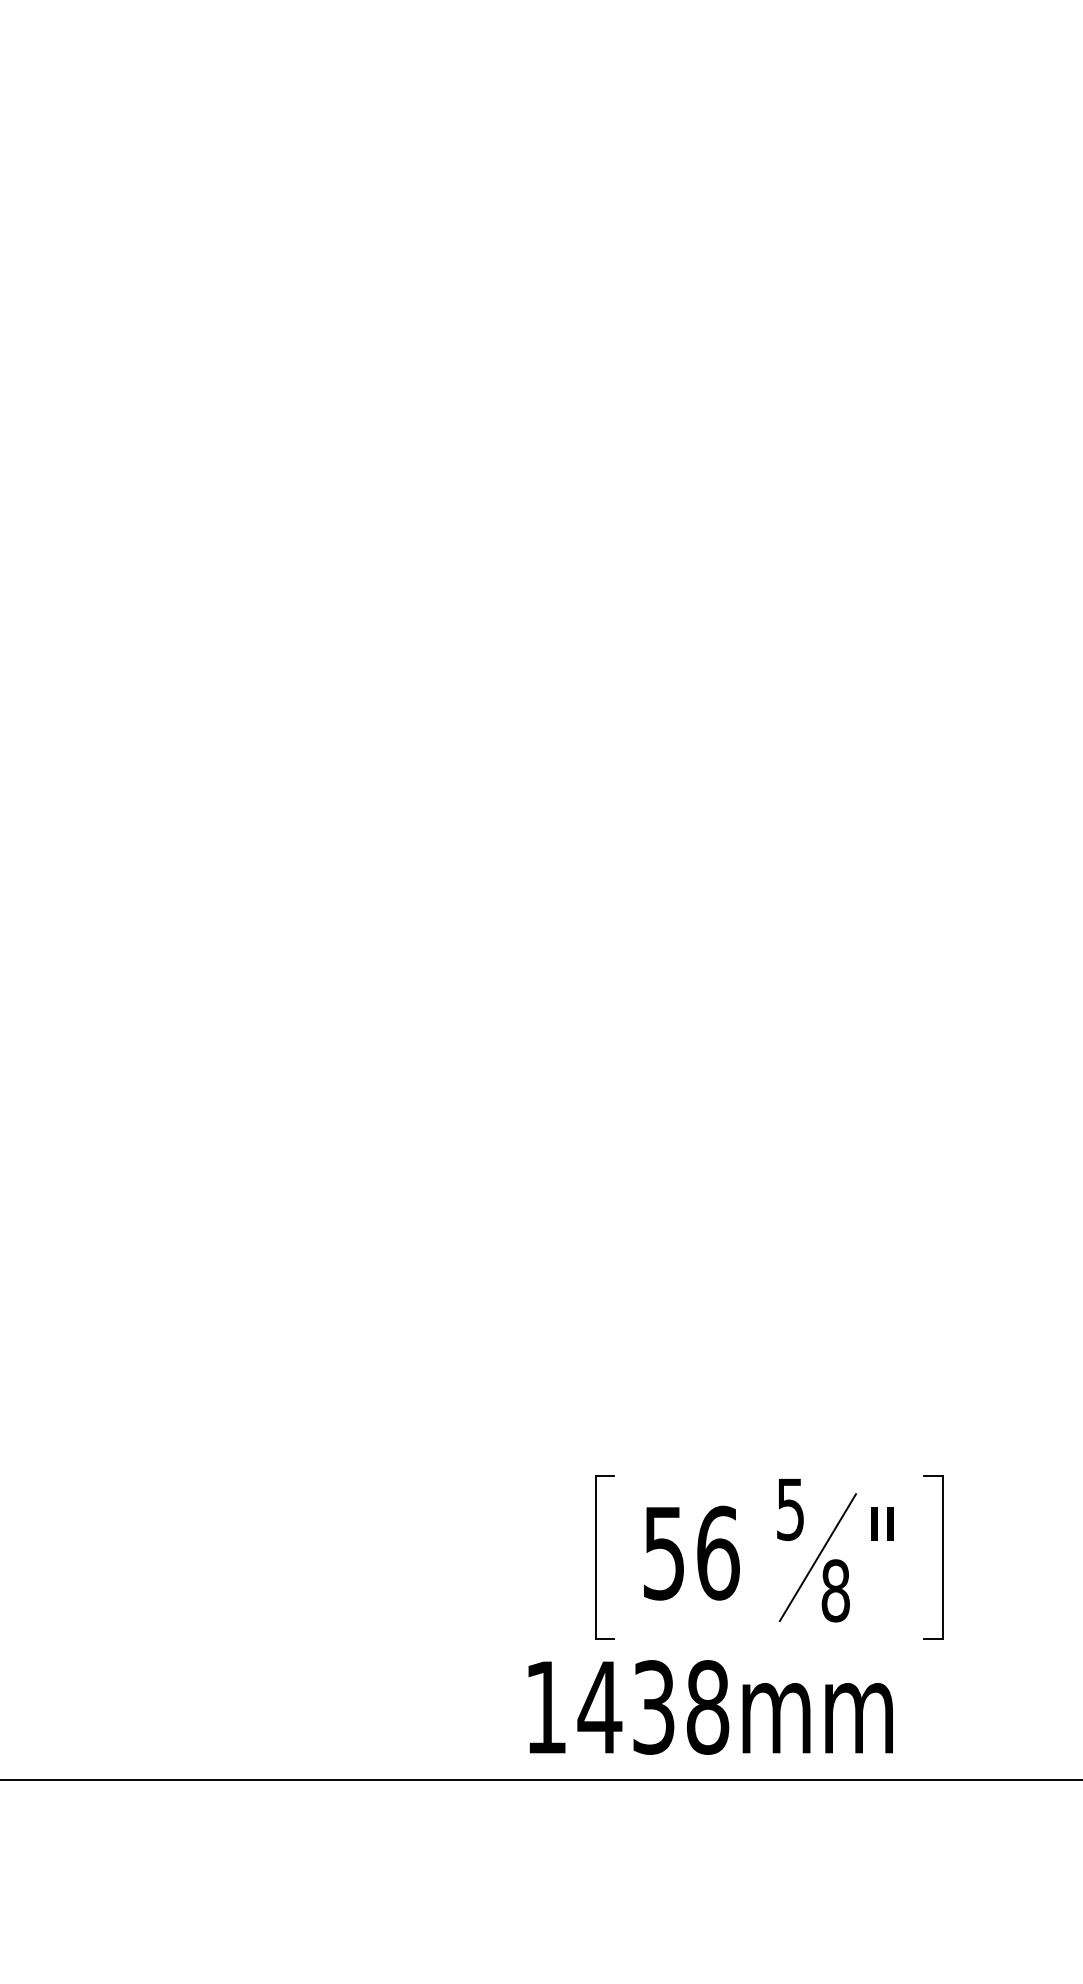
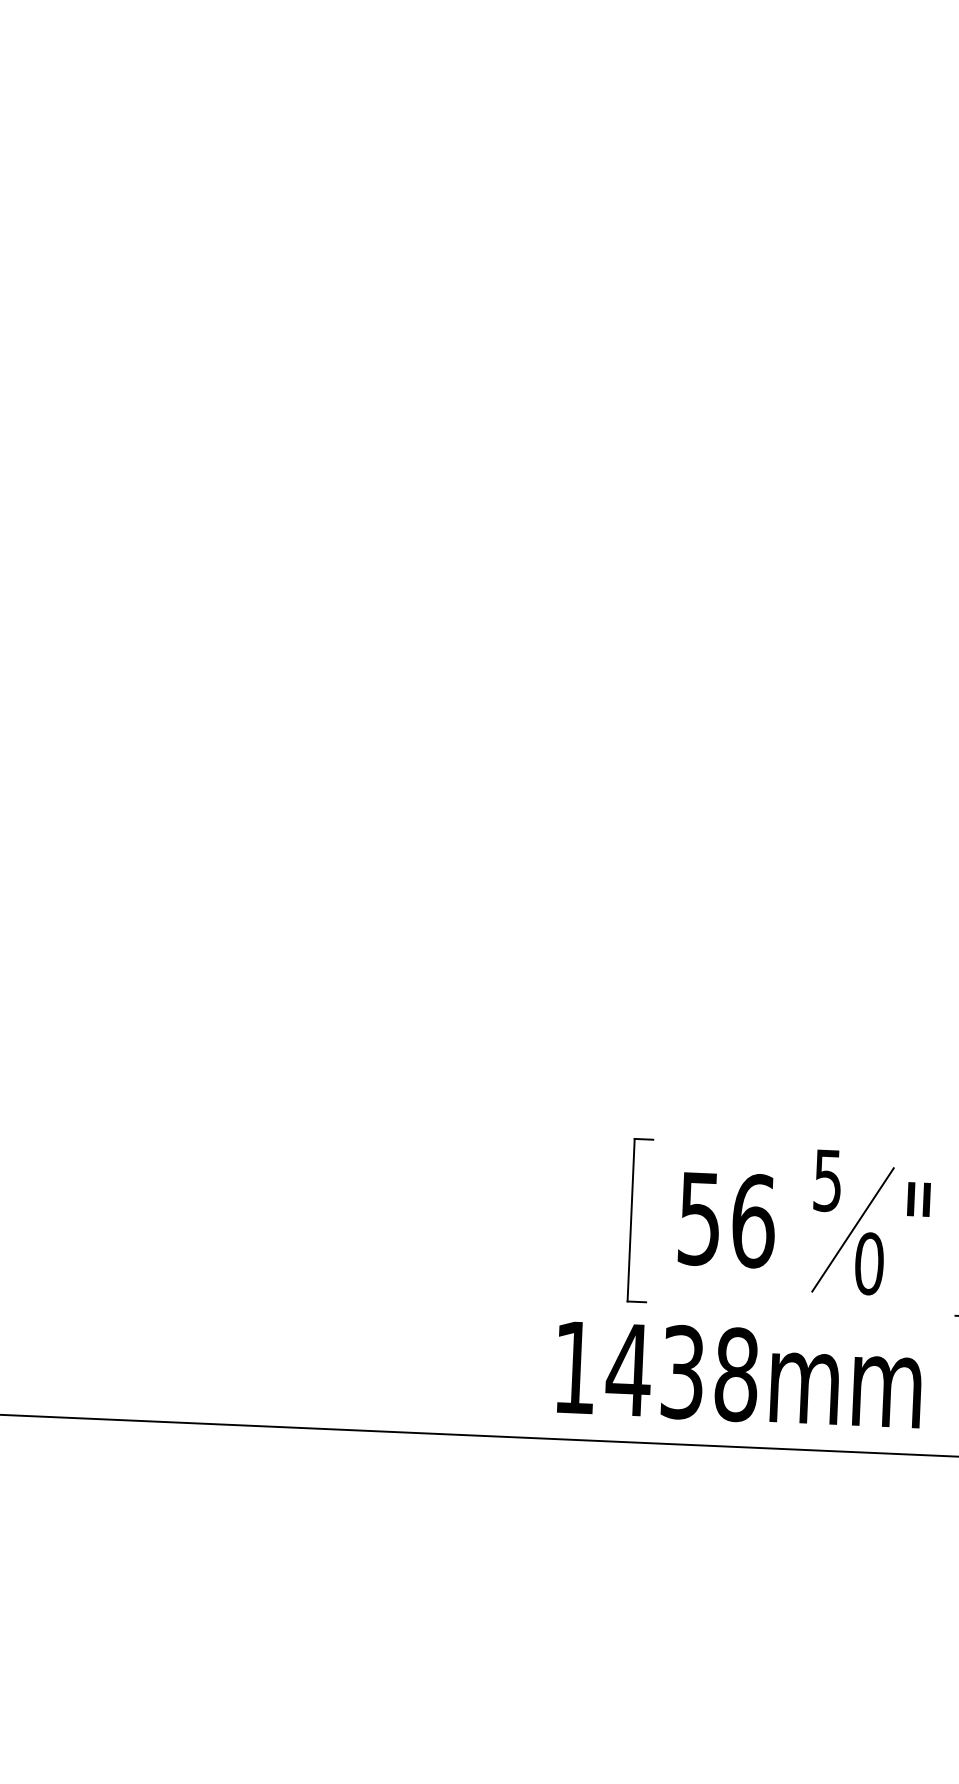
text: (835, 1590) -> (869, 1263), 8 -> 0

